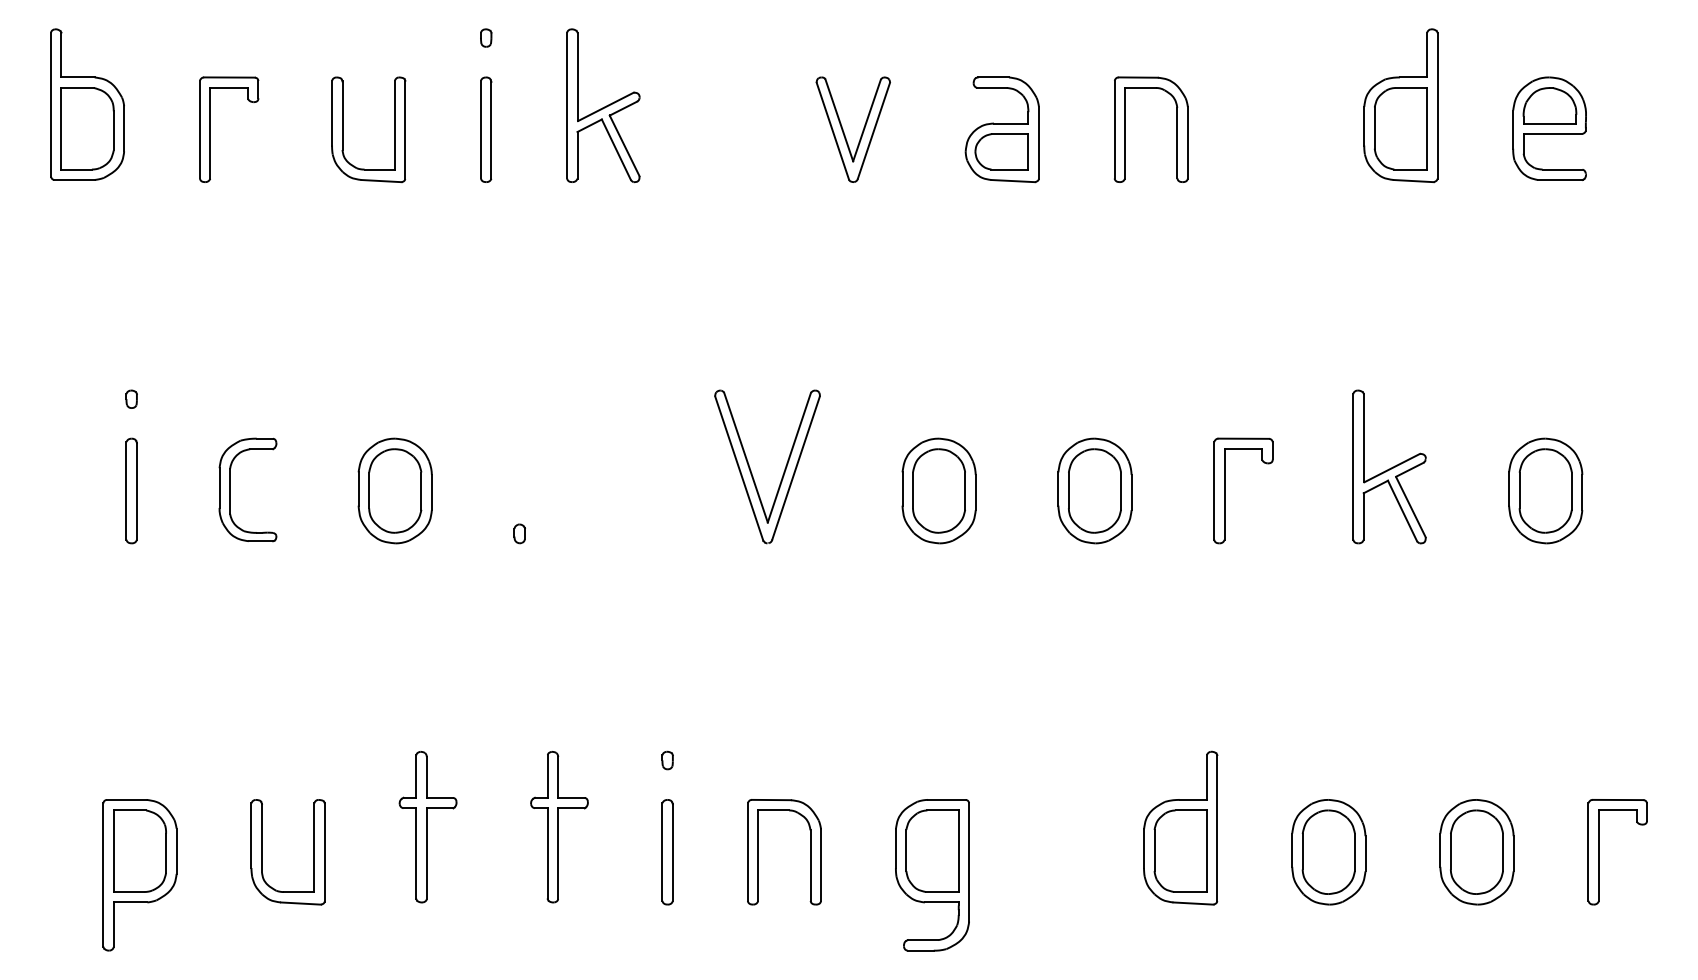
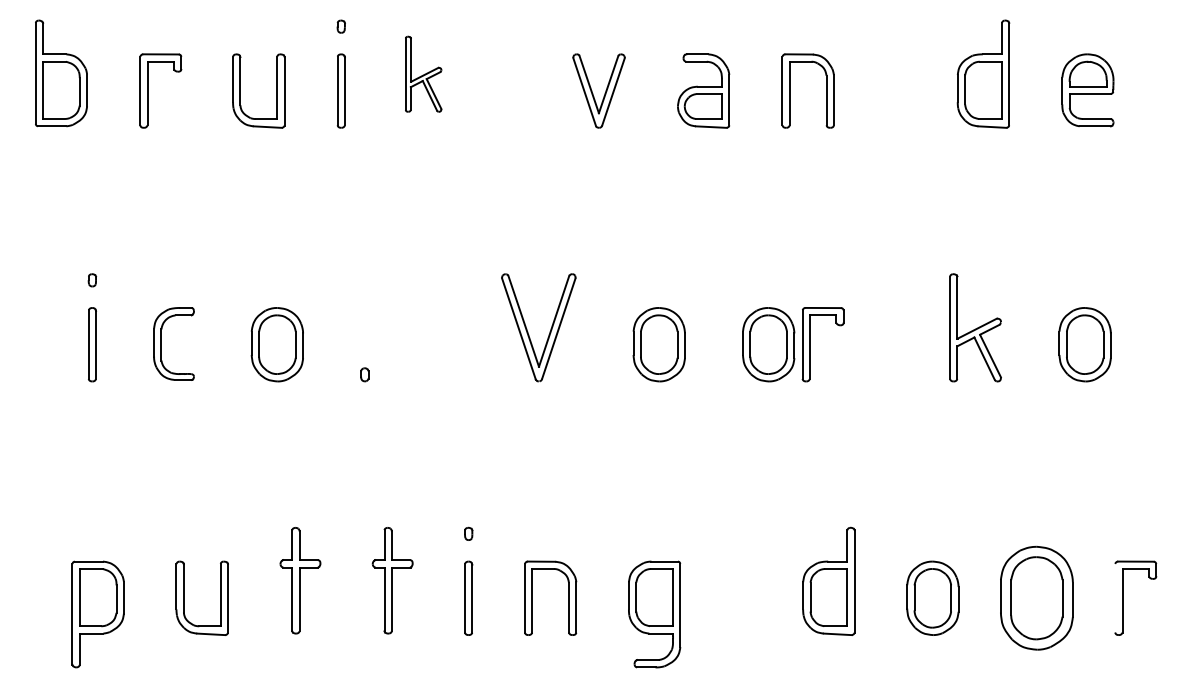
part: (603, 105) -> (423, 74), size x0.7
part: (1225, 490) -> (810, 344), moved
line: (1588, 851) -> (1115, 597), removed
part: (1476, 852) -> (1036, 598), size x1.4

